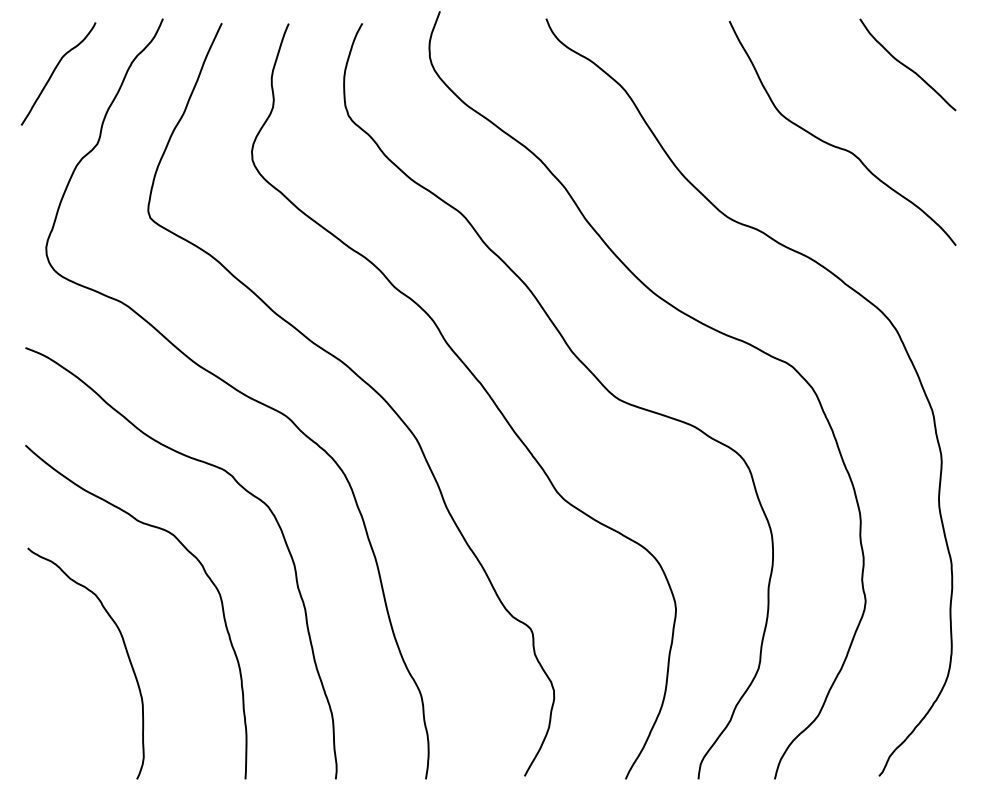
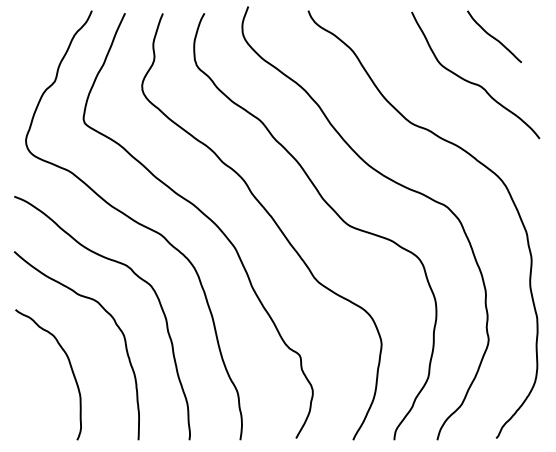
curve: (906, 64) -> (493, 36), moved
curve: (55, 71) -> (31, 40), removed

